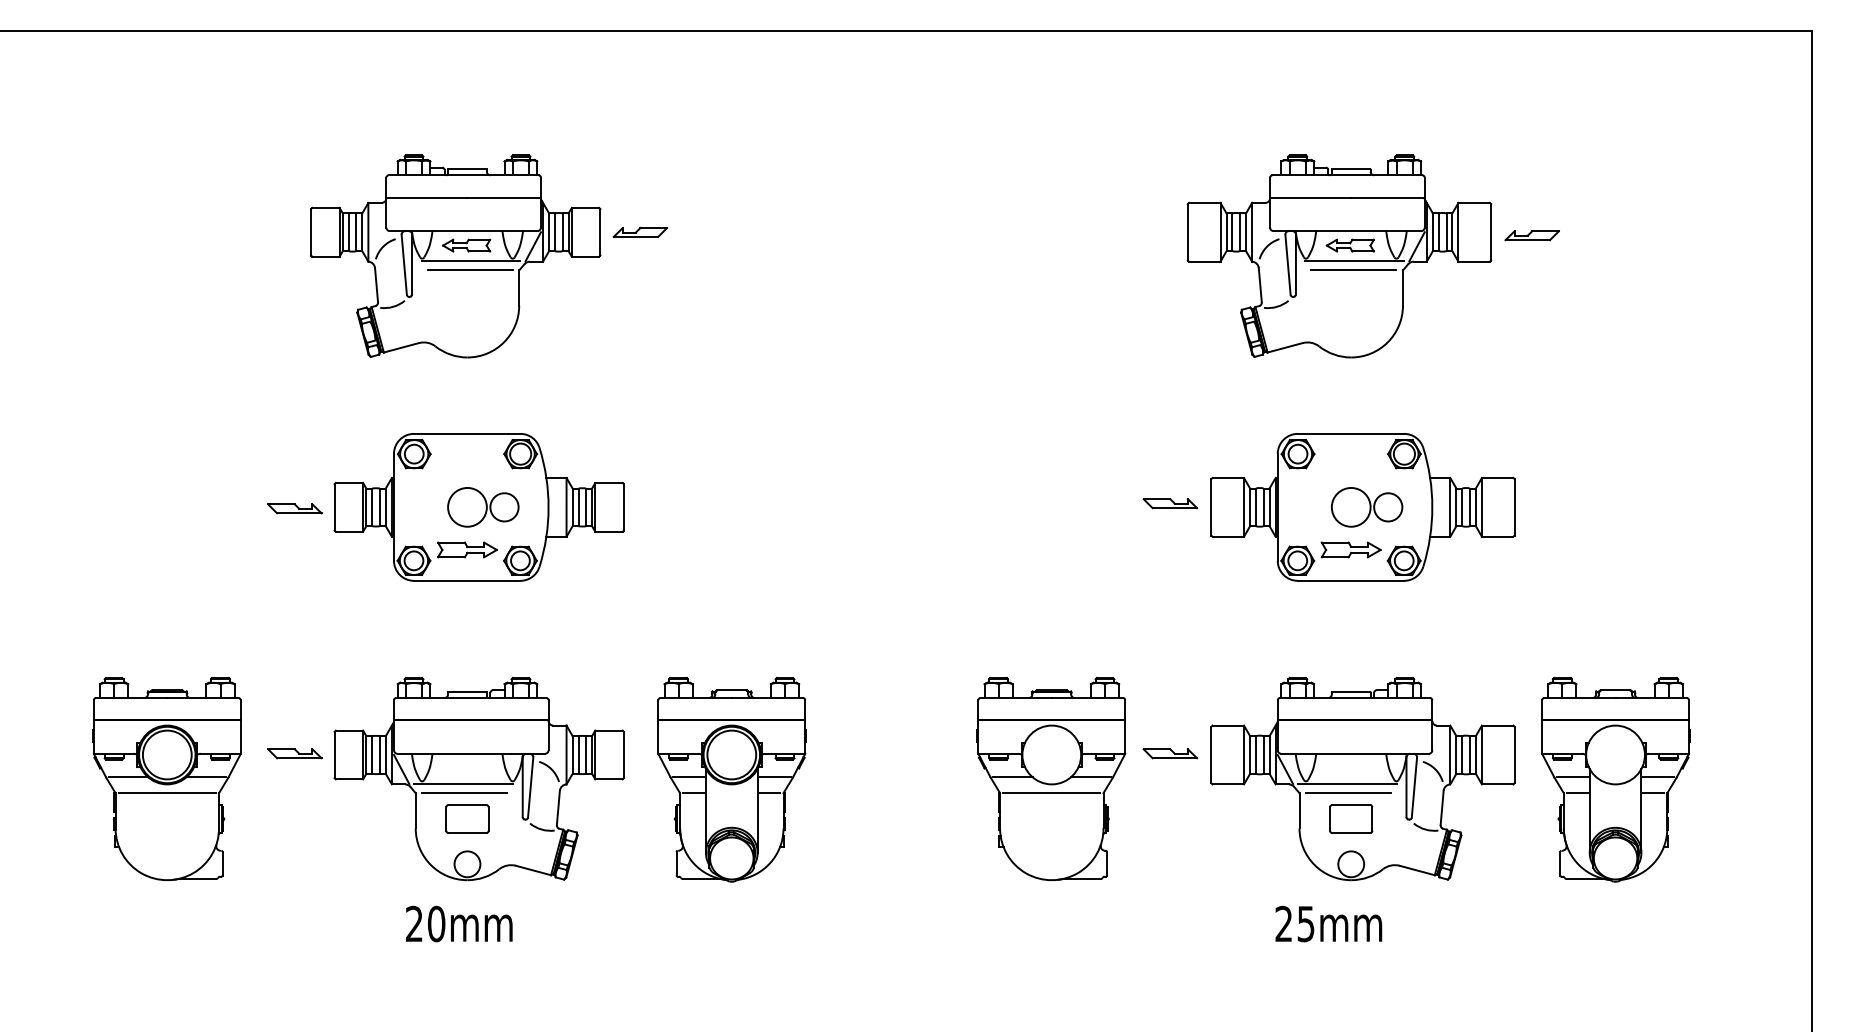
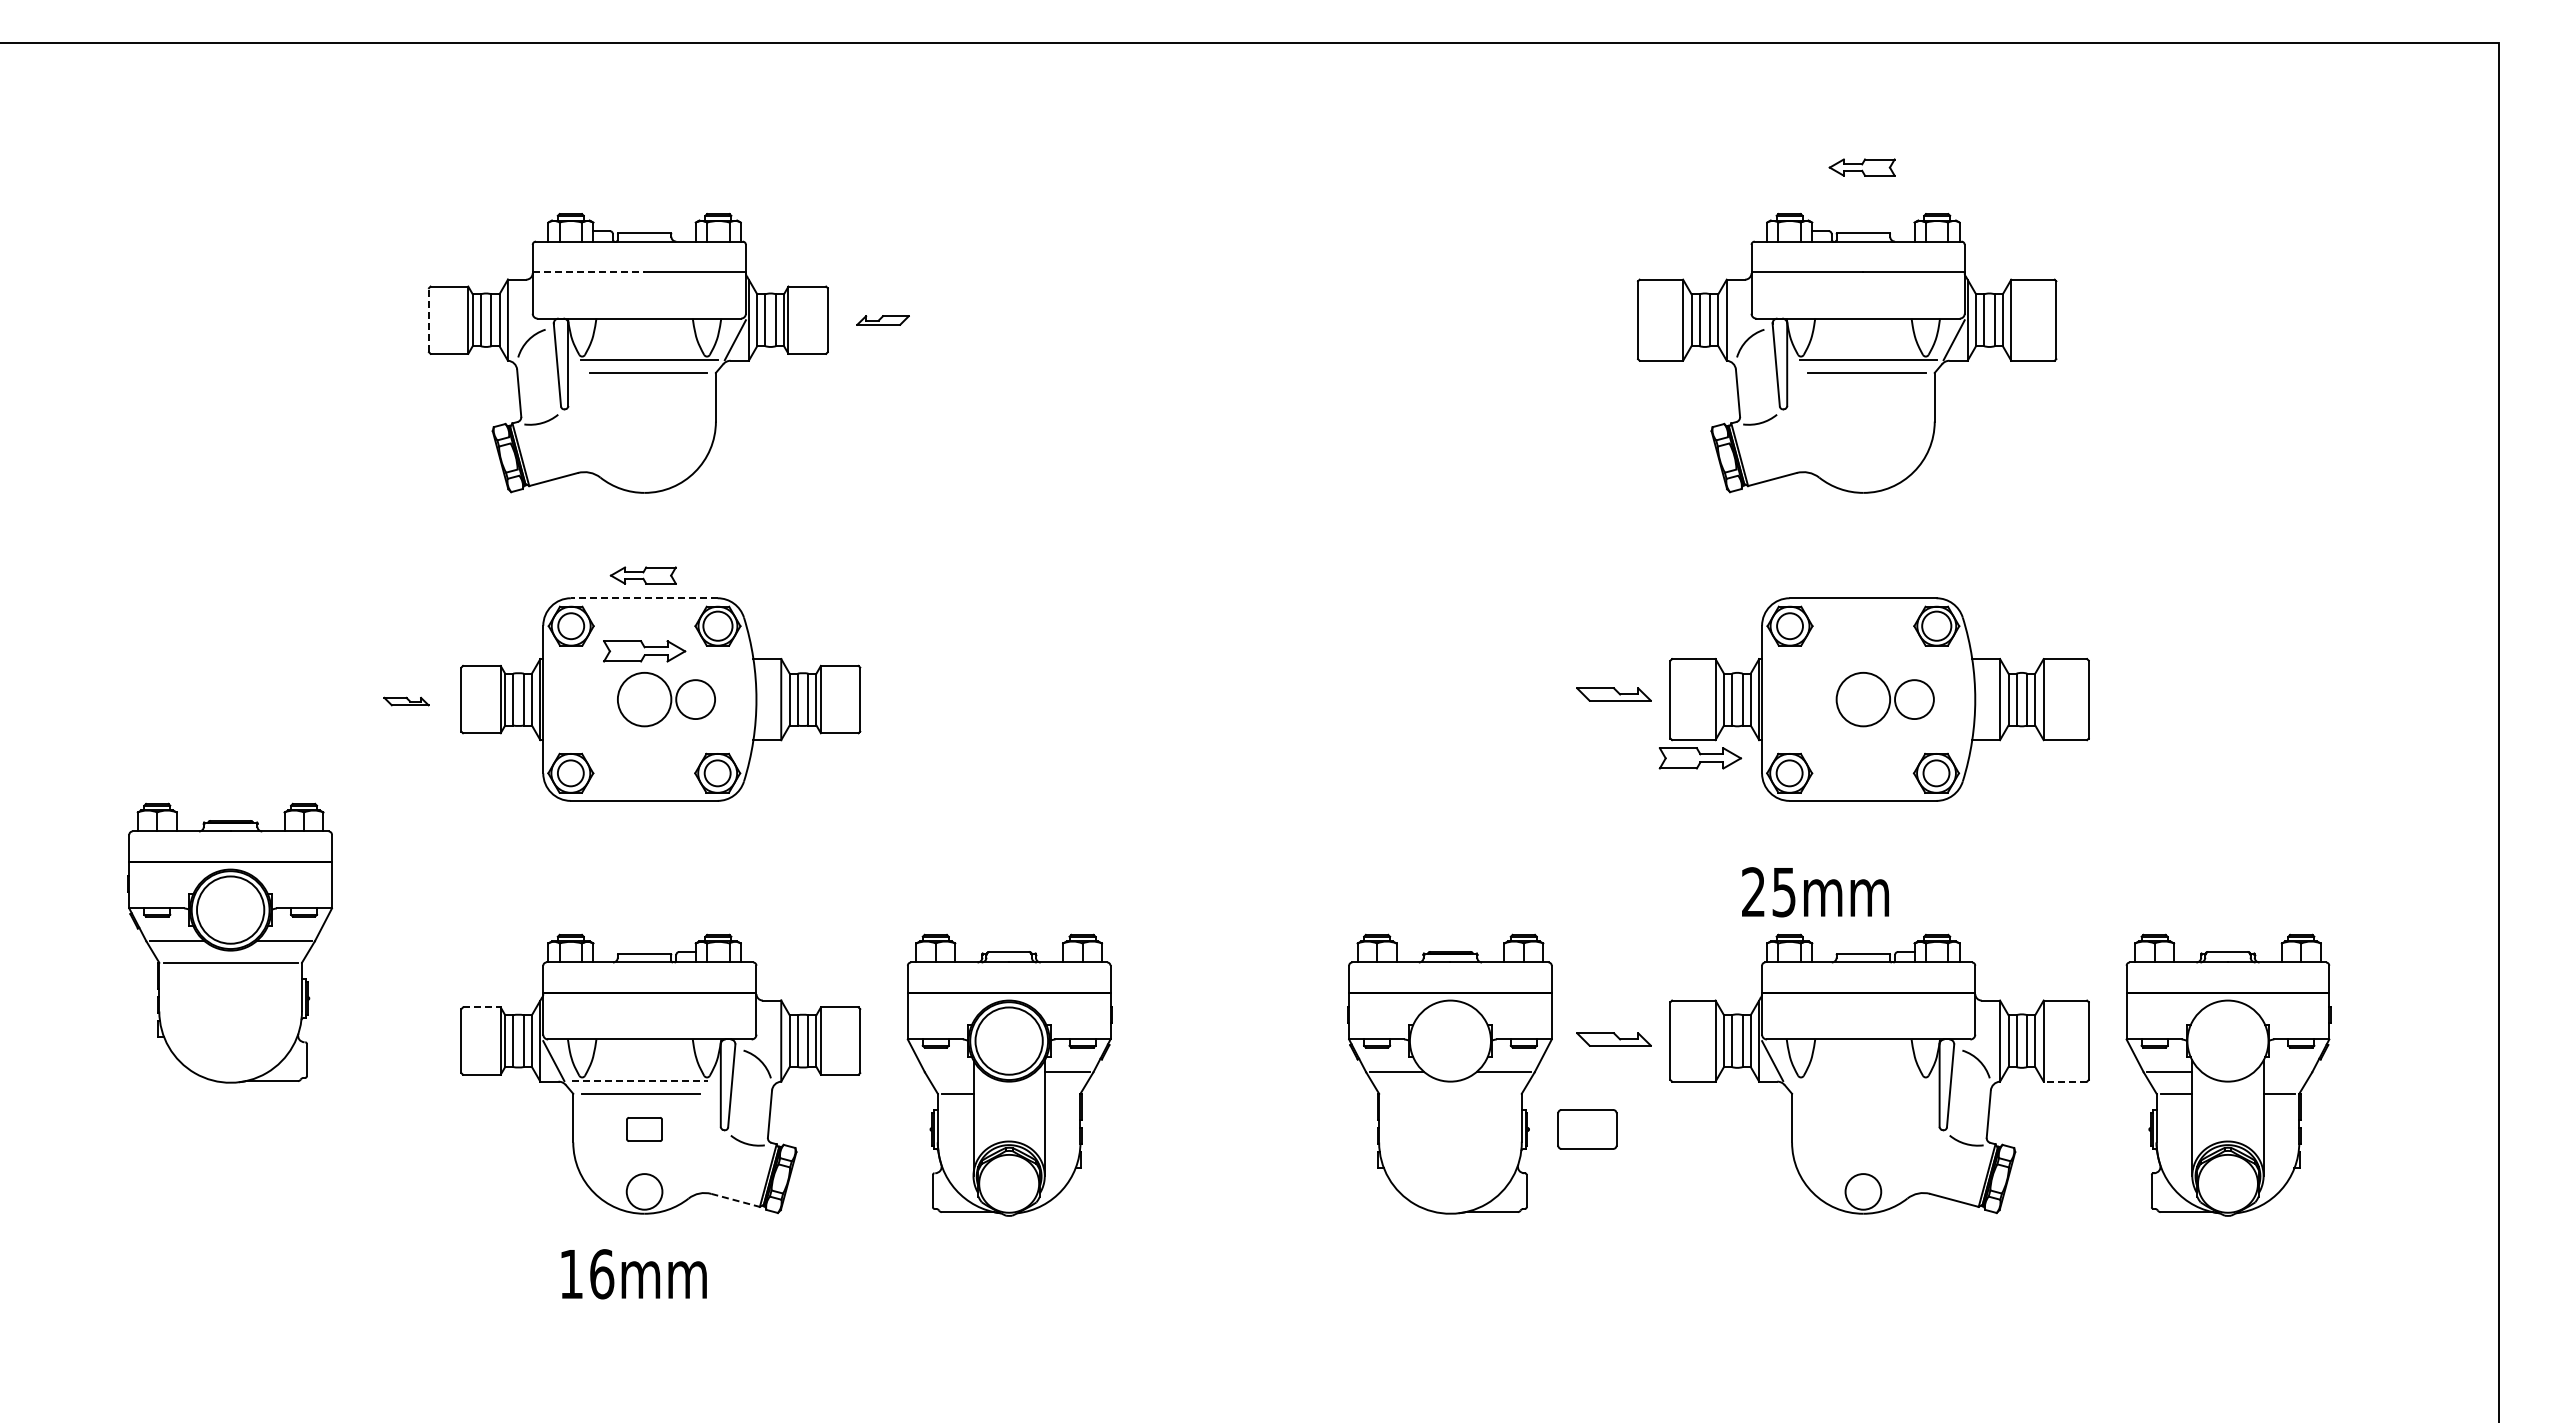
line: (426, 197) -> (588, 272), solid -> dashed
line: (310, 231) -> (428, 319), solid -> dashed
part: (639, 232) -> (882, 320), size x0.7
part: (1531, 235) -> (2112, 324), removed
part: (465, 245) -> (642, 575), moved
part: (1349, 245) -> (1861, 167), moved
line: (466, 434) -> (643, 598), solid -> dashed
part: (294, 508) -> (406, 701), size x0.6
part: (467, 550) -> (644, 651), moved
part: (1351, 550) -> (1700, 758), moved
line: (349, 730) -> (481, 1007), solid -> dashed
part: (294, 753) -> (406, 1039), removed
line: (689, 777) -> (950, 1071), removed
line: (1657, 777) -> (2285, 1071), removed
part: (166, 778) -> (229, 942), moved
line: (464, 783) -> (640, 1080), solid -> dashed
line: (1347, 783) -> (1858, 1080), removed
line: (1497, 784) -> (2065, 1081), solid -> dashed
line: (769, 792) -> (1060, 1093), removed
line: (1051, 792) -> (1450, 1093), removed
line: (1348, 792) -> (1859, 1093), removed
part: (467, 819) -> (644, 1129), size x0.6
part: (1351, 819) -> (1587, 1129), moved
line: (534, 870) -> (736, 1200), solid -> dashed
text: (425, 924) -> (586, 1274), 20mm -> 16mm
text: (1328, 924) -> (1815, 892), moved

